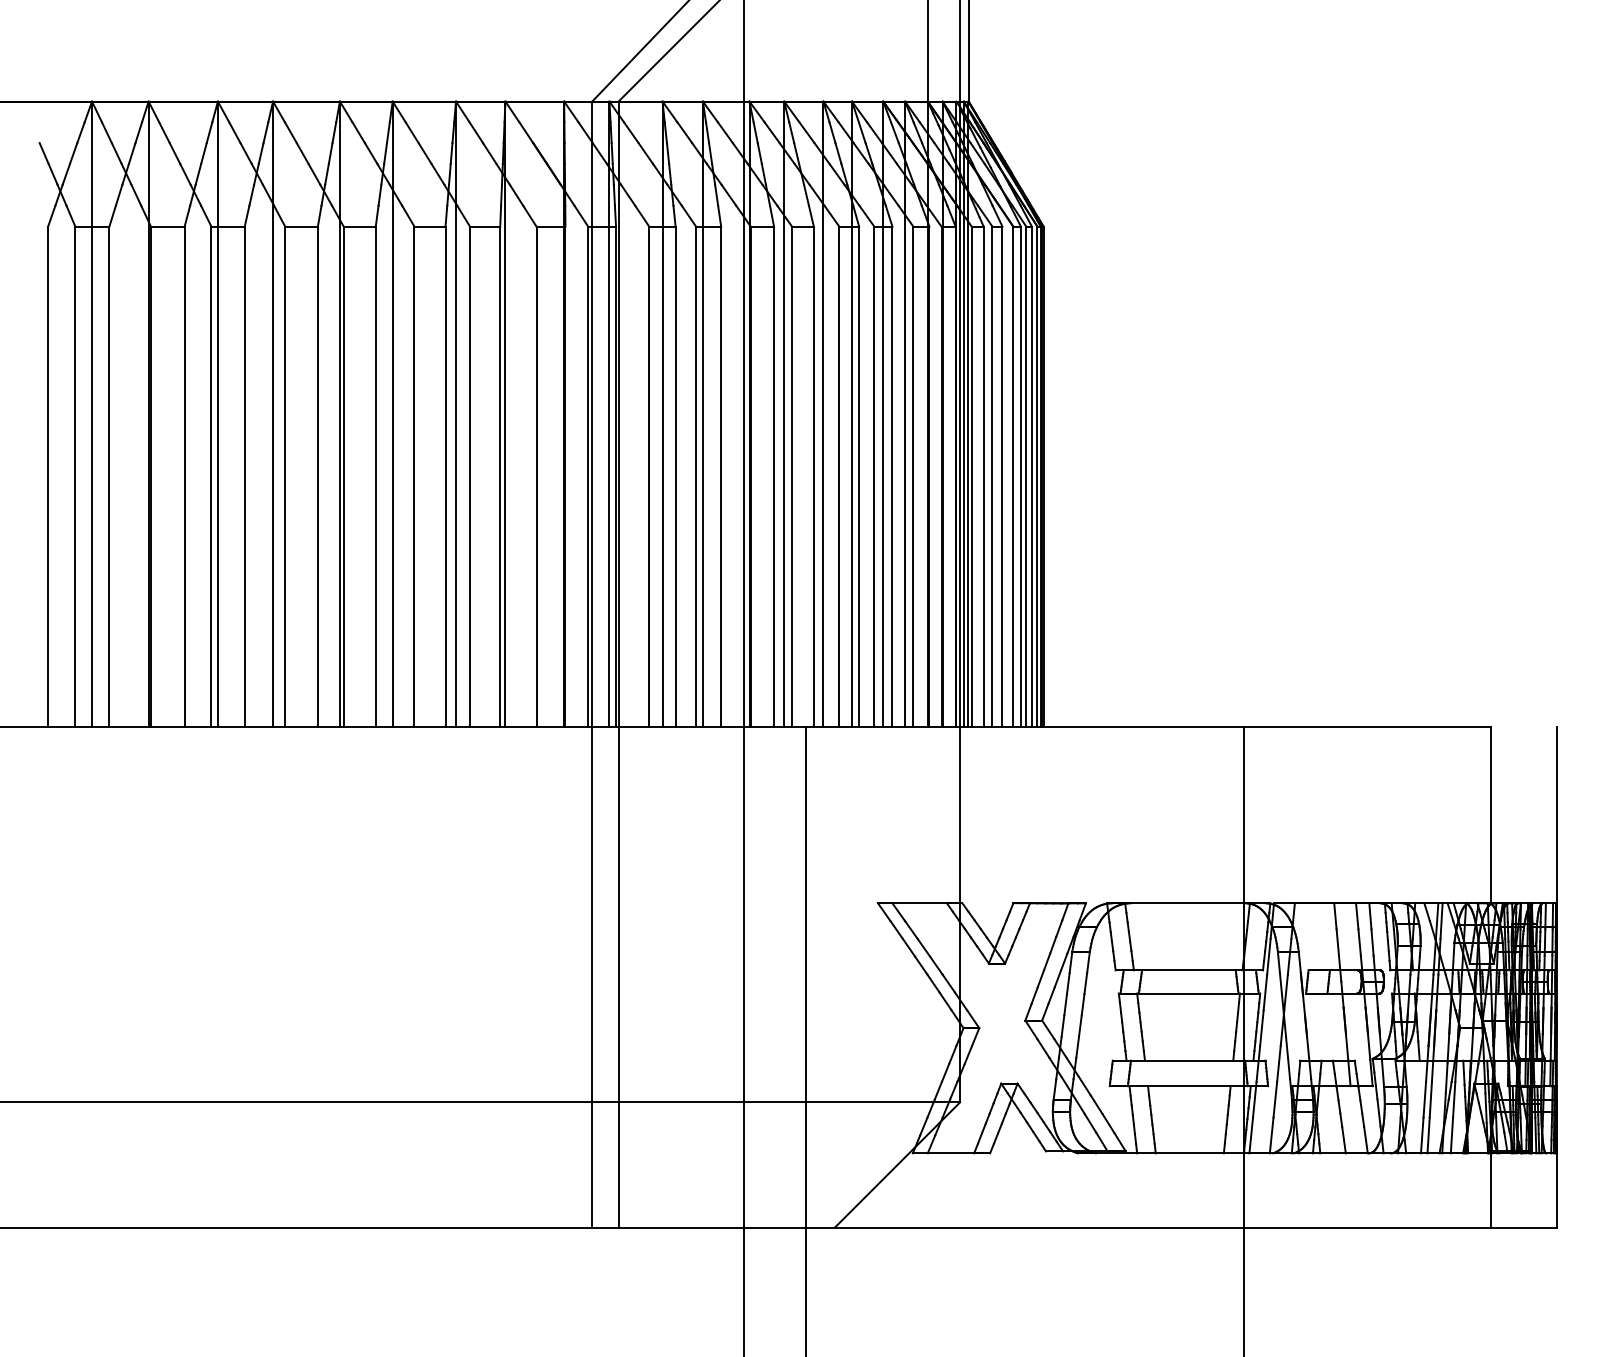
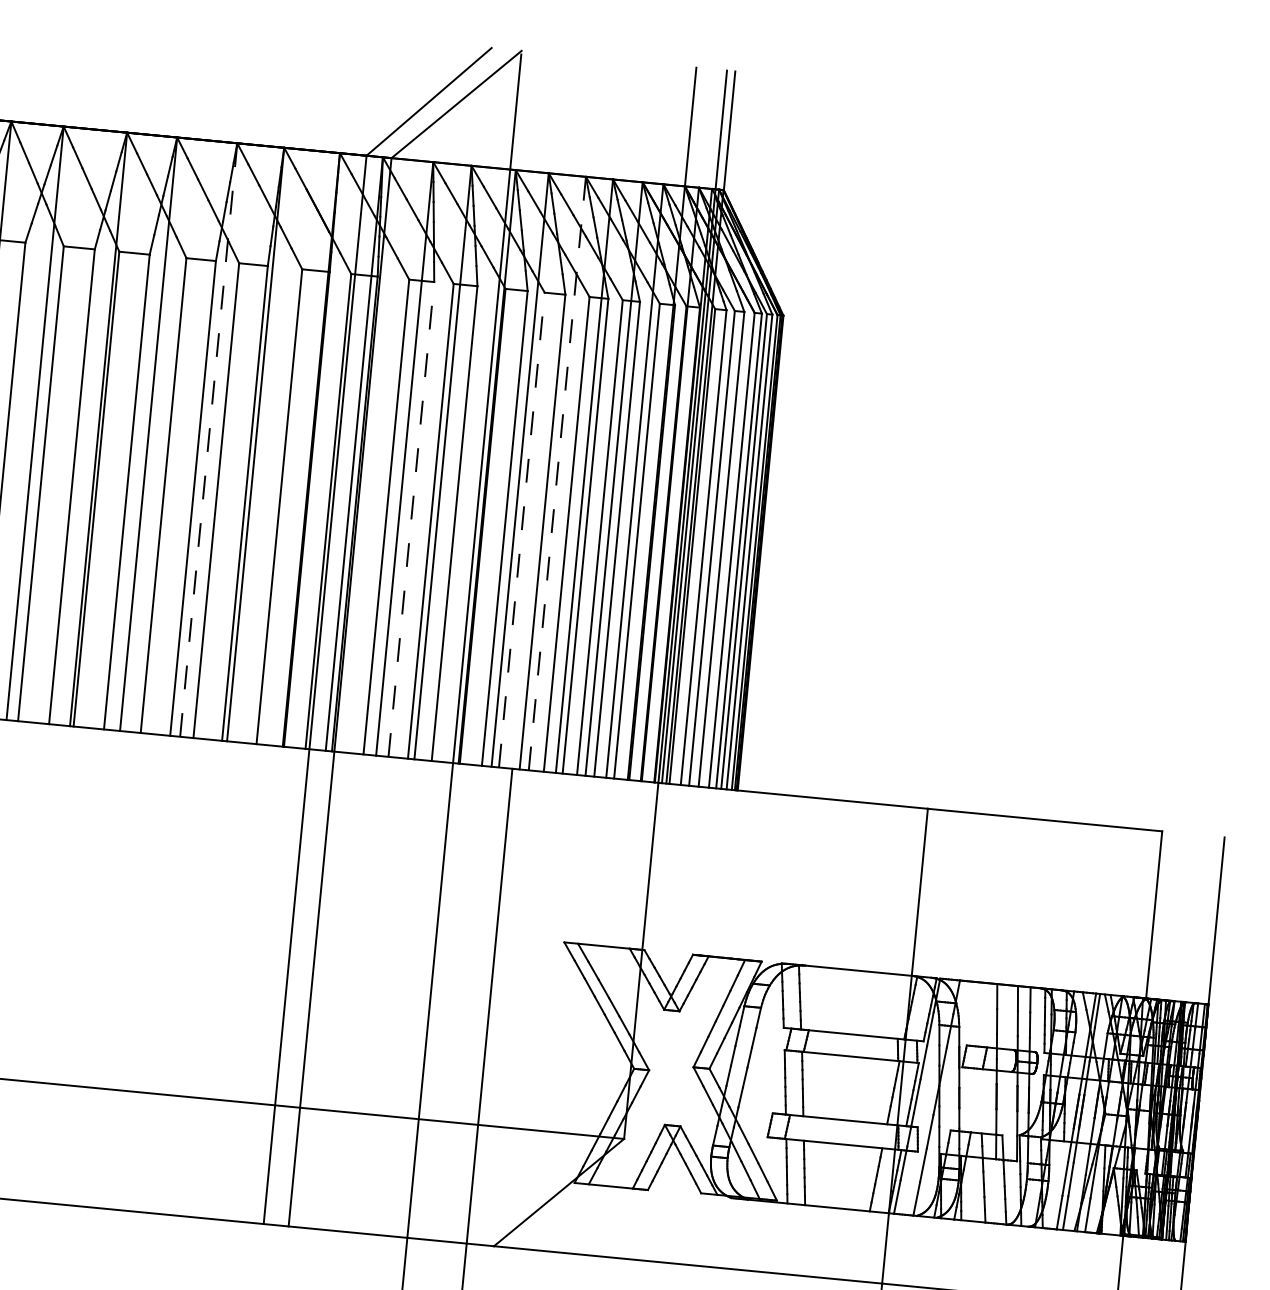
line: (456, 414) -> (209, 440), solid -> dashed
line: (823, 414) -> (557, 473), solid -> dashed
line: (675, 476) -> (411, 519), solid -> dashed
line: (792, 476) -> (522, 529), solid -> dashed

